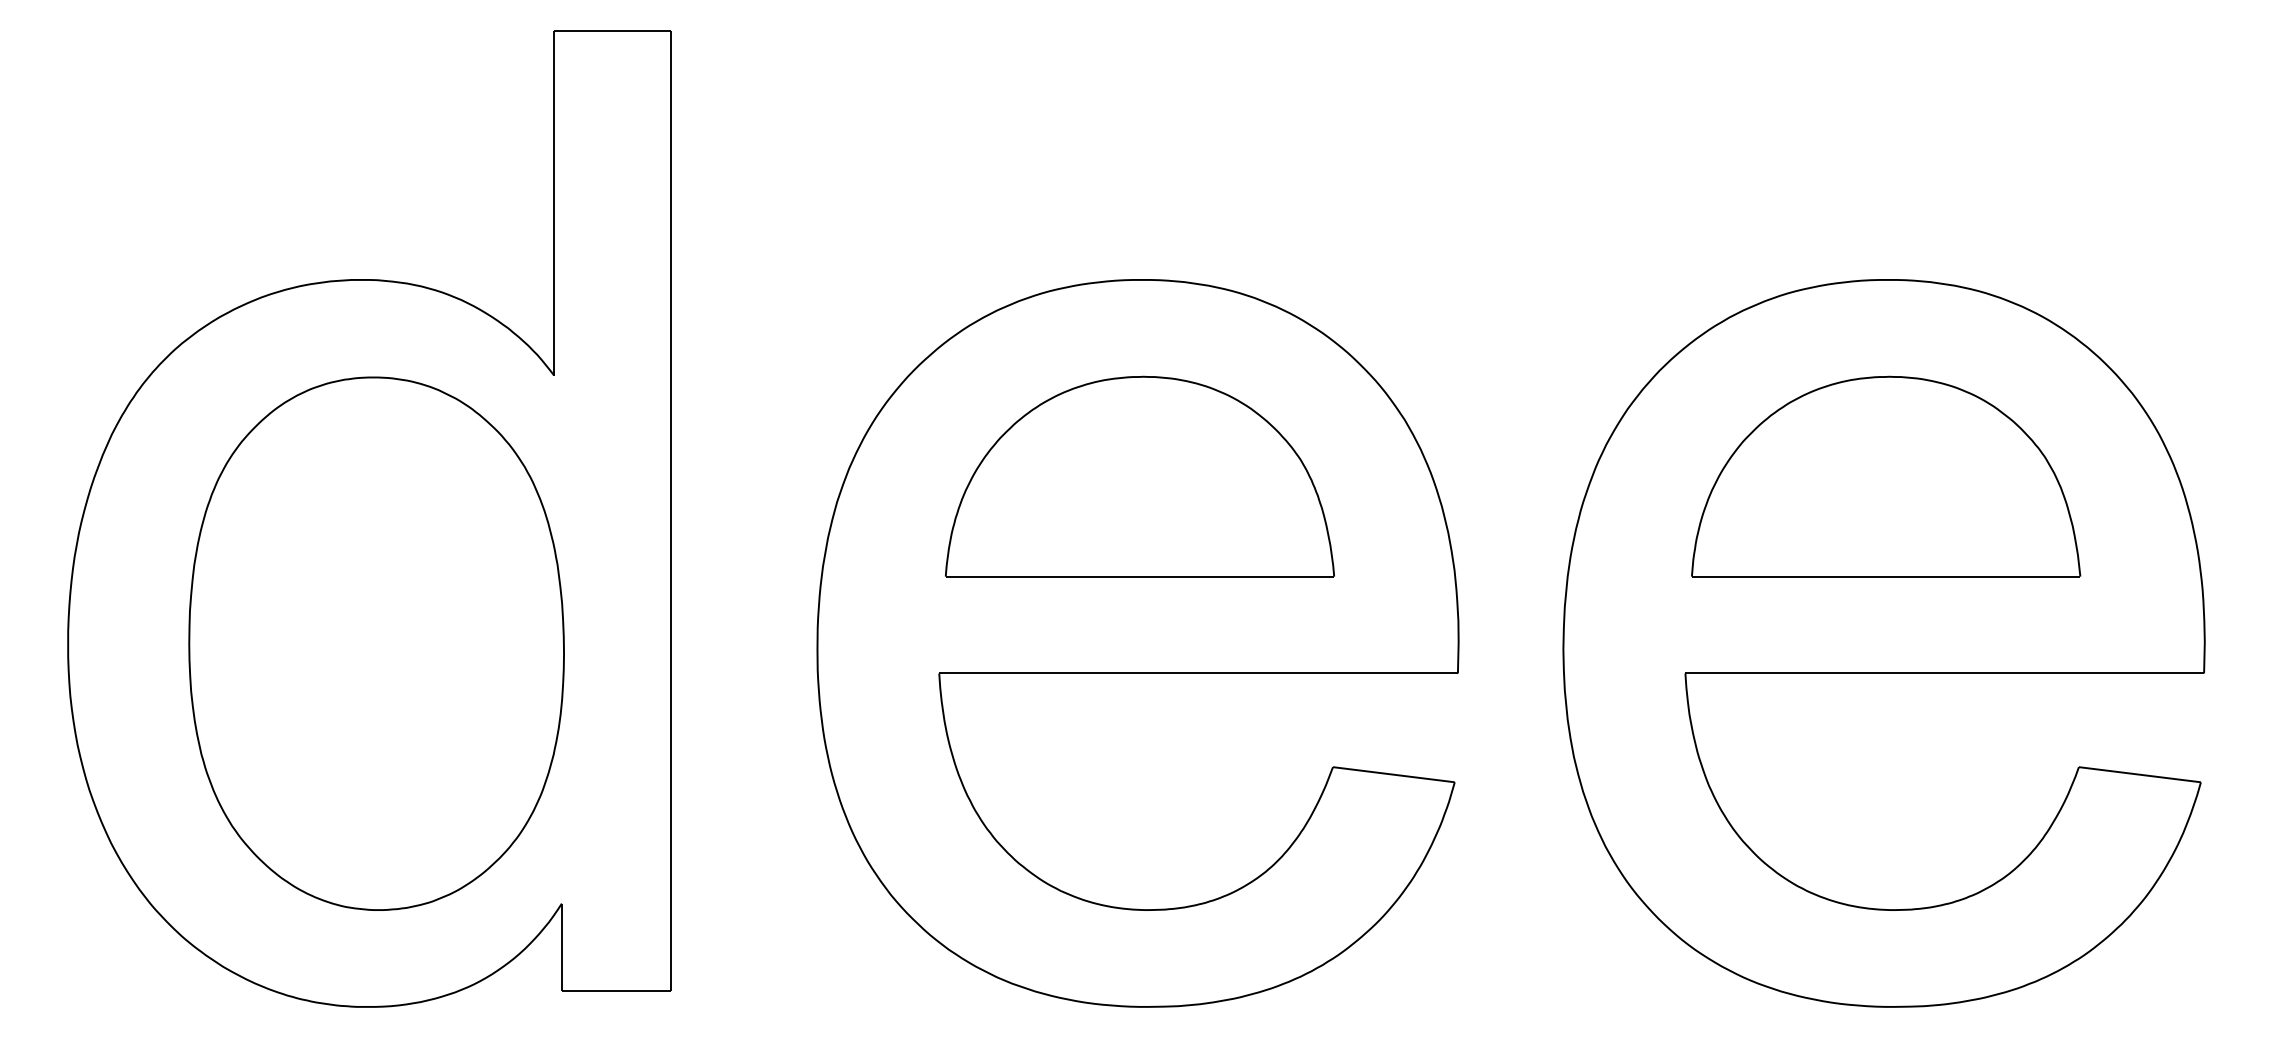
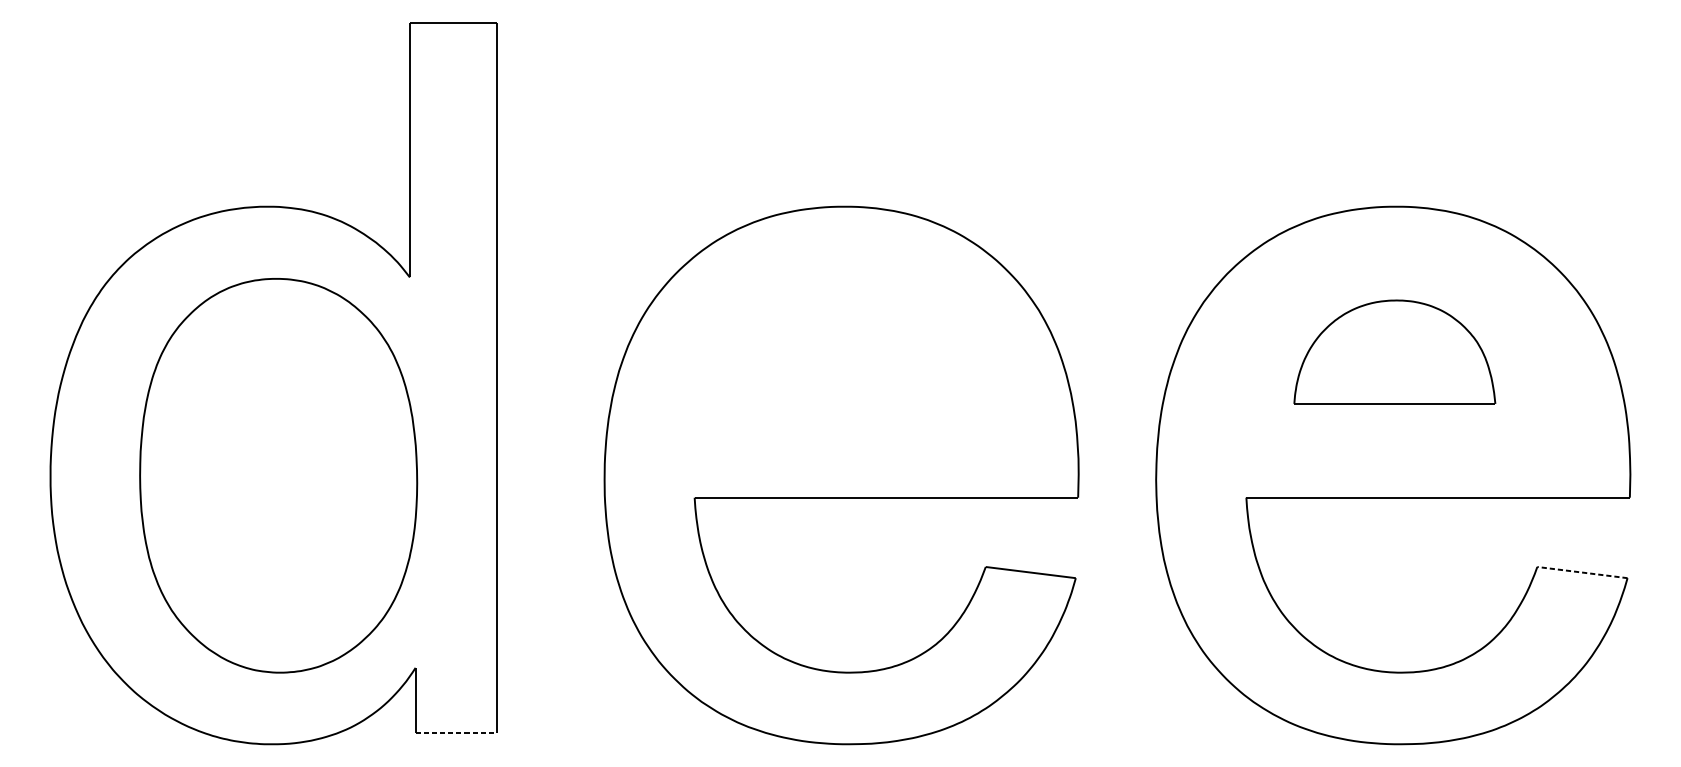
part: (1139, 476) -> (842, 352), removed
part: (1886, 476) -> (1395, 352), size x0.7
line: (2139, 774) -> (1582, 572), solid -> dashed
line: (616, 991) -> (456, 732), solid -> dashed

